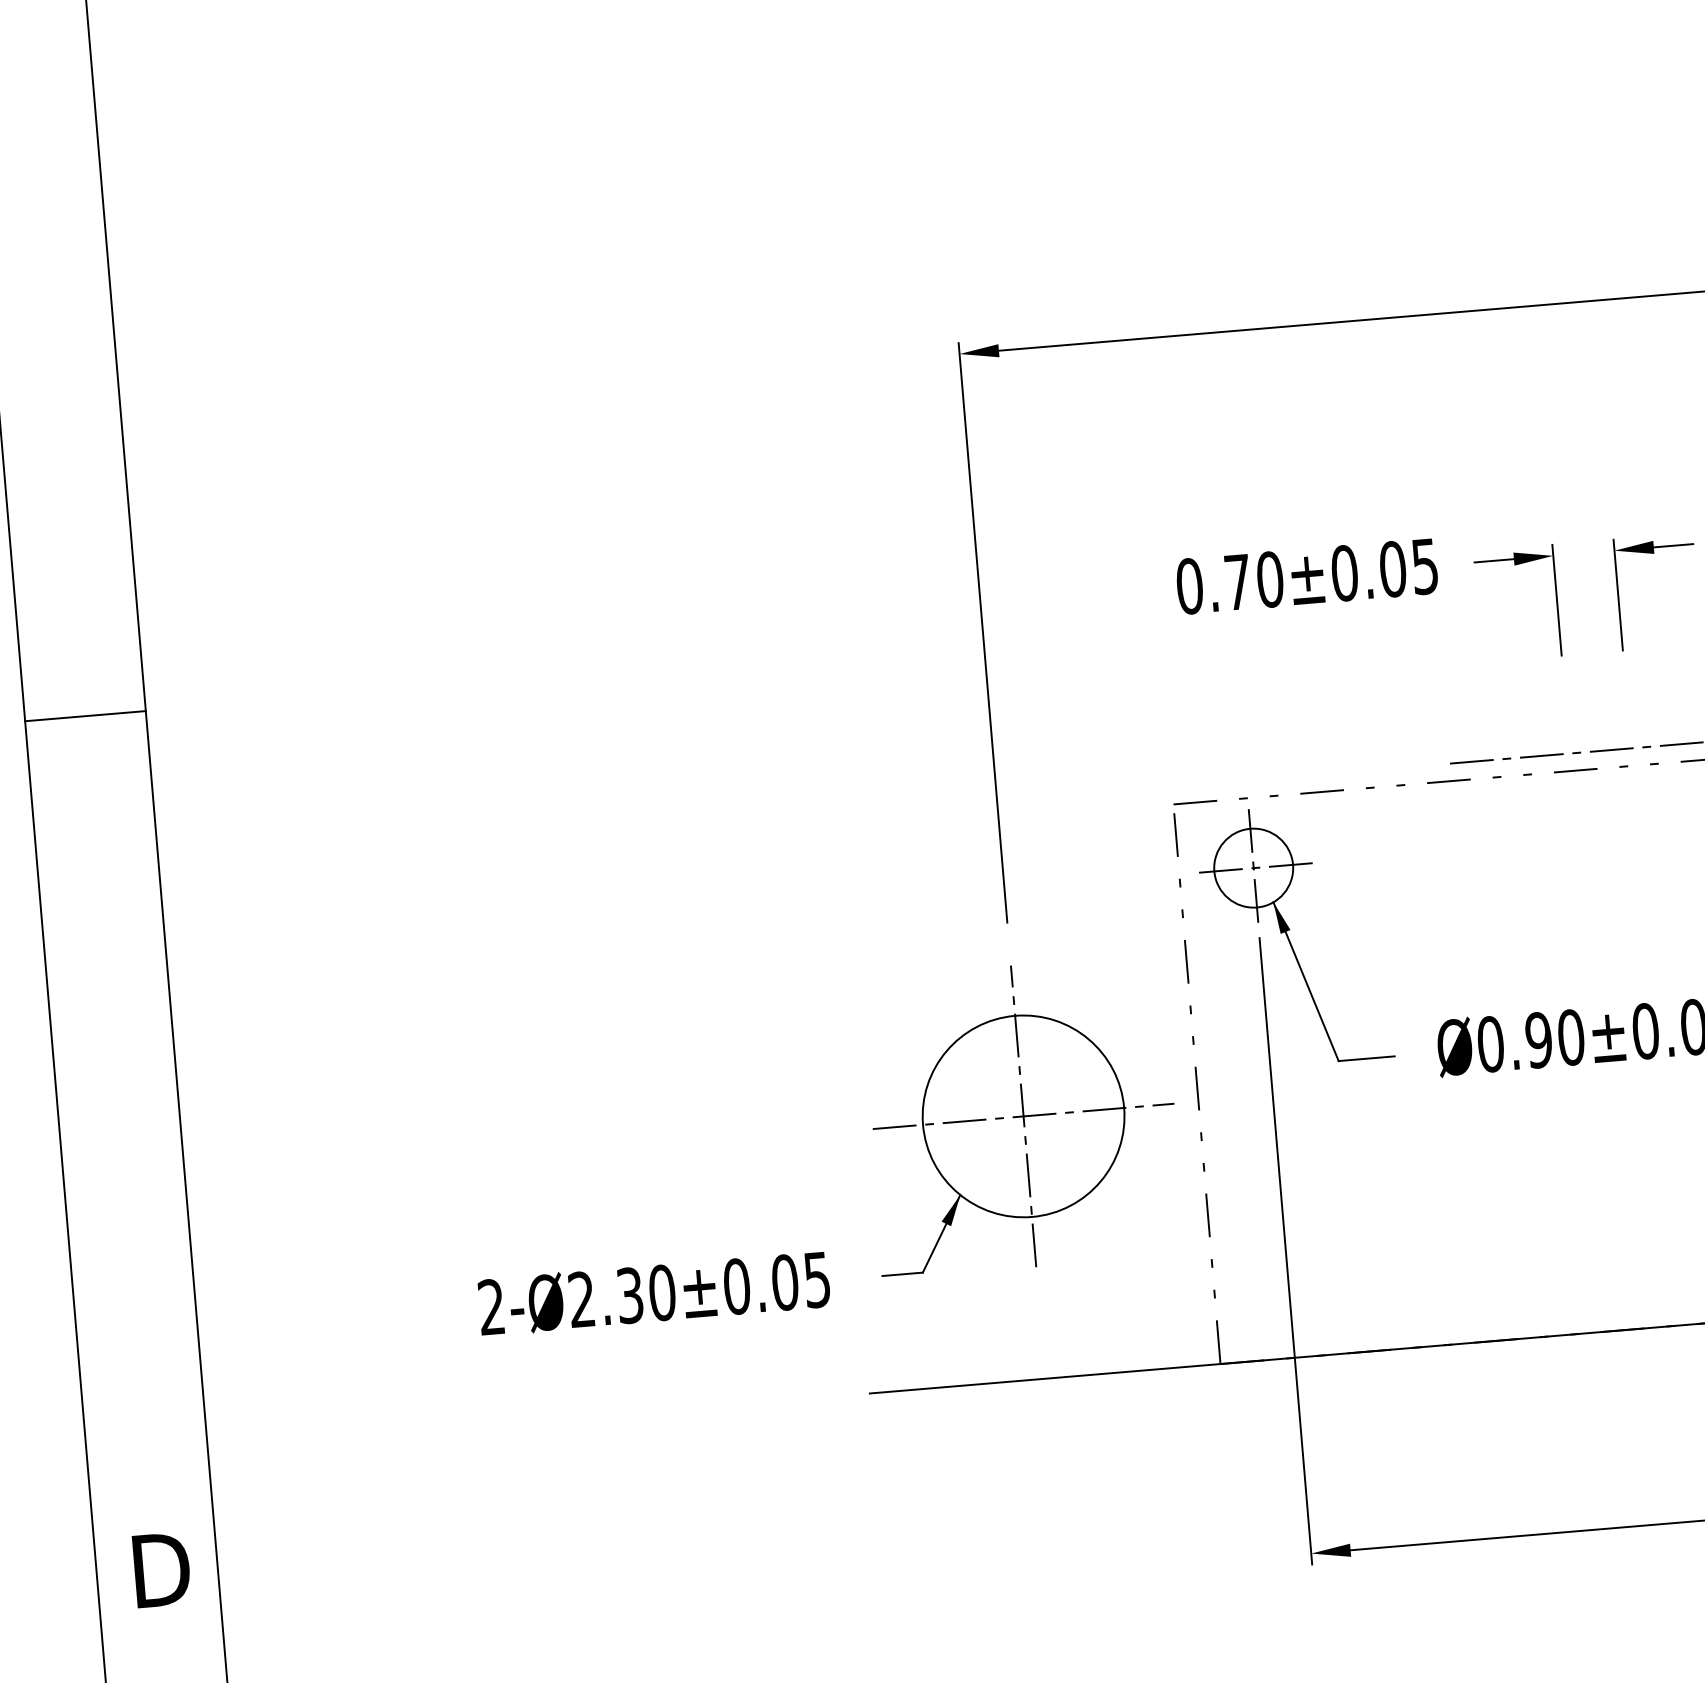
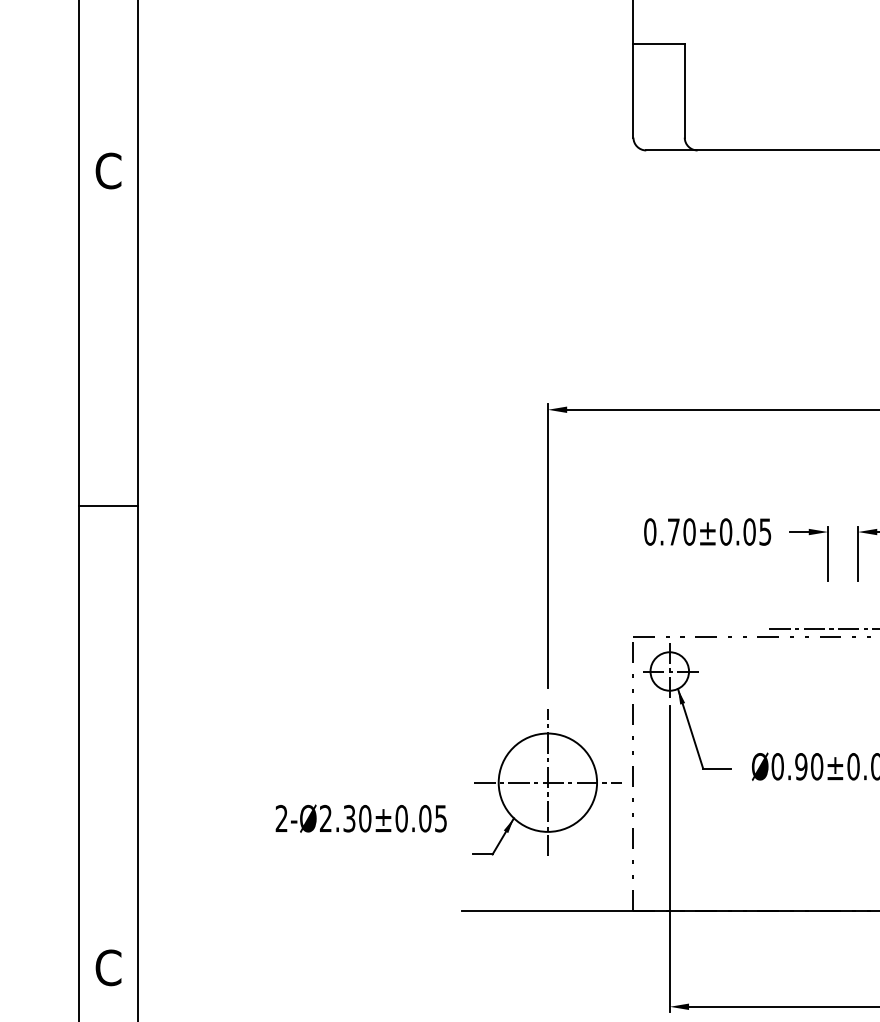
line: (85, 717) -> (108, 506), moved
text: (652, 1293) -> (360, 818), moved
text: (159, 1569) -> (109, 967), D -> C

